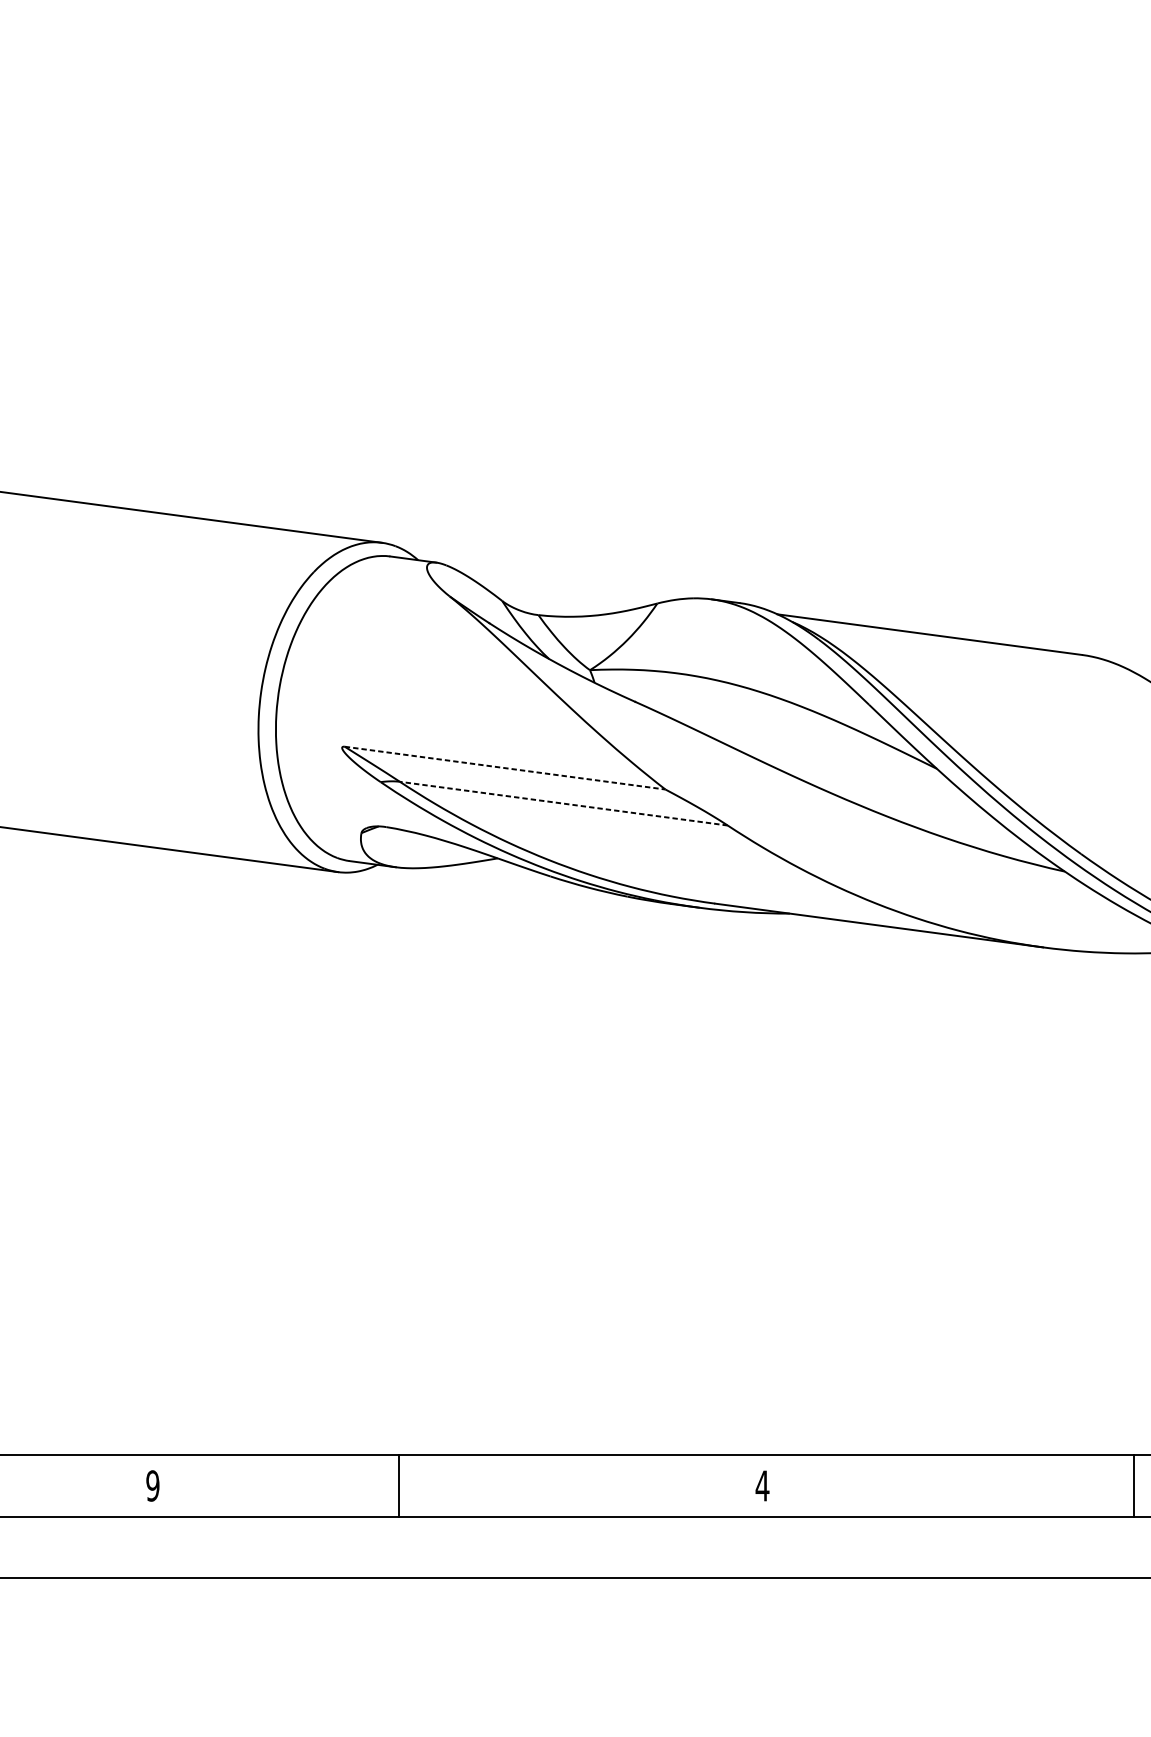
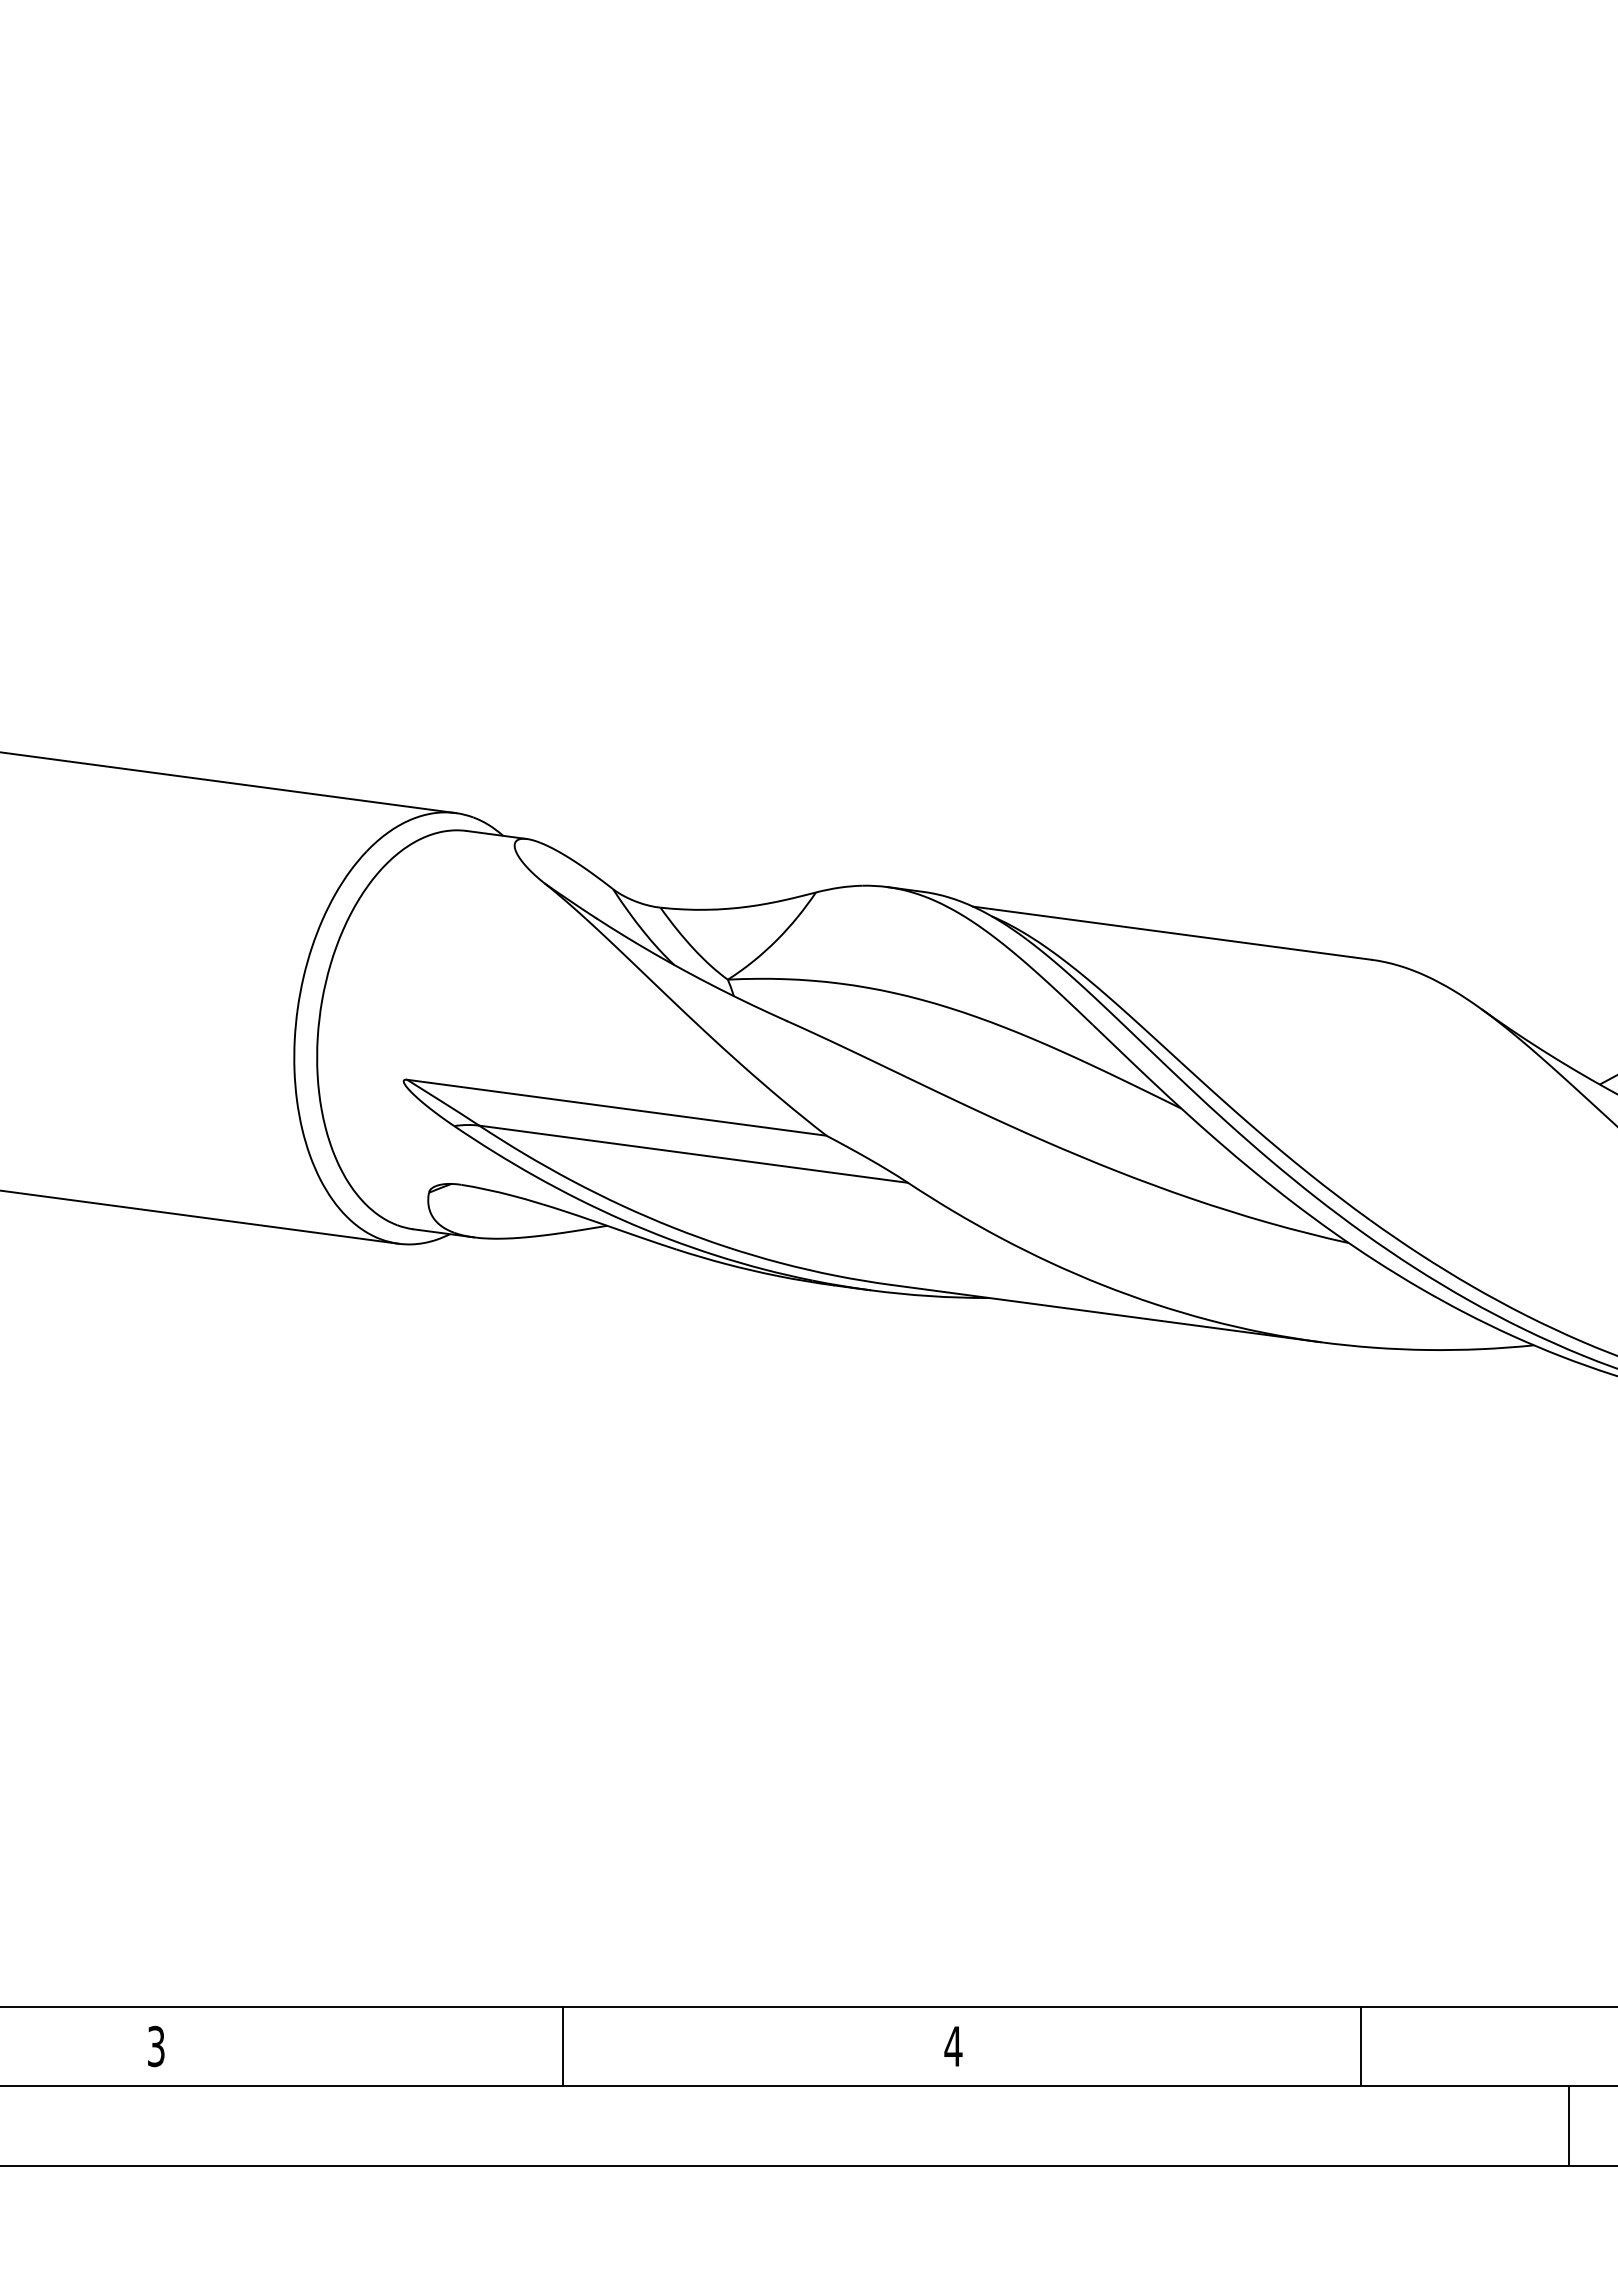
line: (504, 767) -> (616, 1107), dashed -> solid
line: (563, 803) -> (693, 1154), dashed -> solid
text: (152, 1485) -> (155, 2046), 9 -> 3
line: (398, 1485) -> (562, 2046), moved
line: (1134, 1485) -> (1361, 2046), moved

